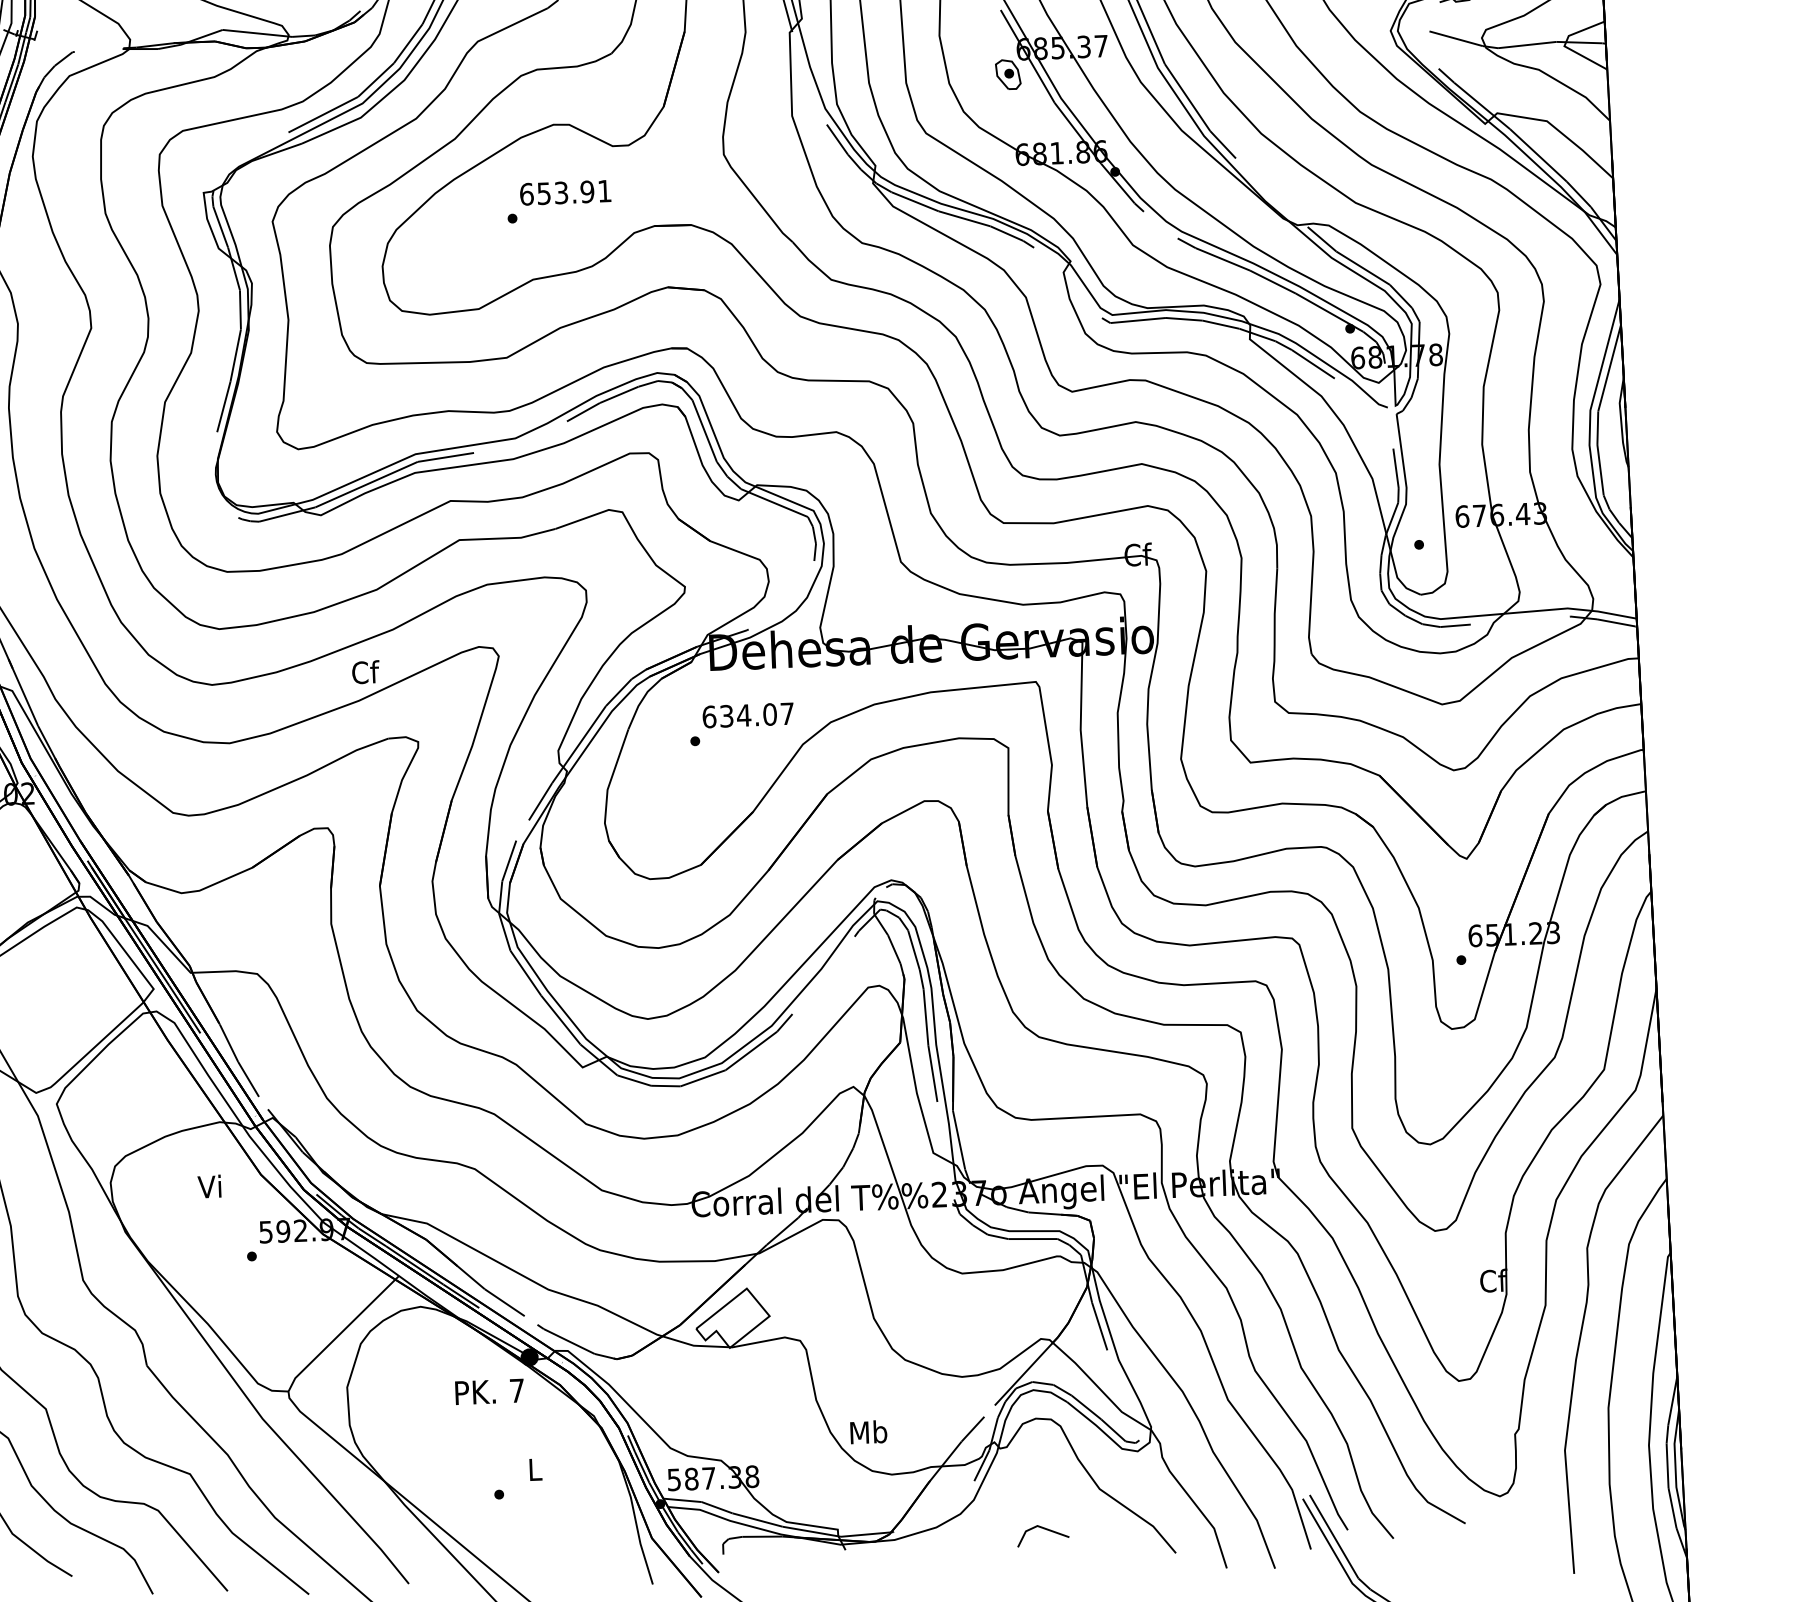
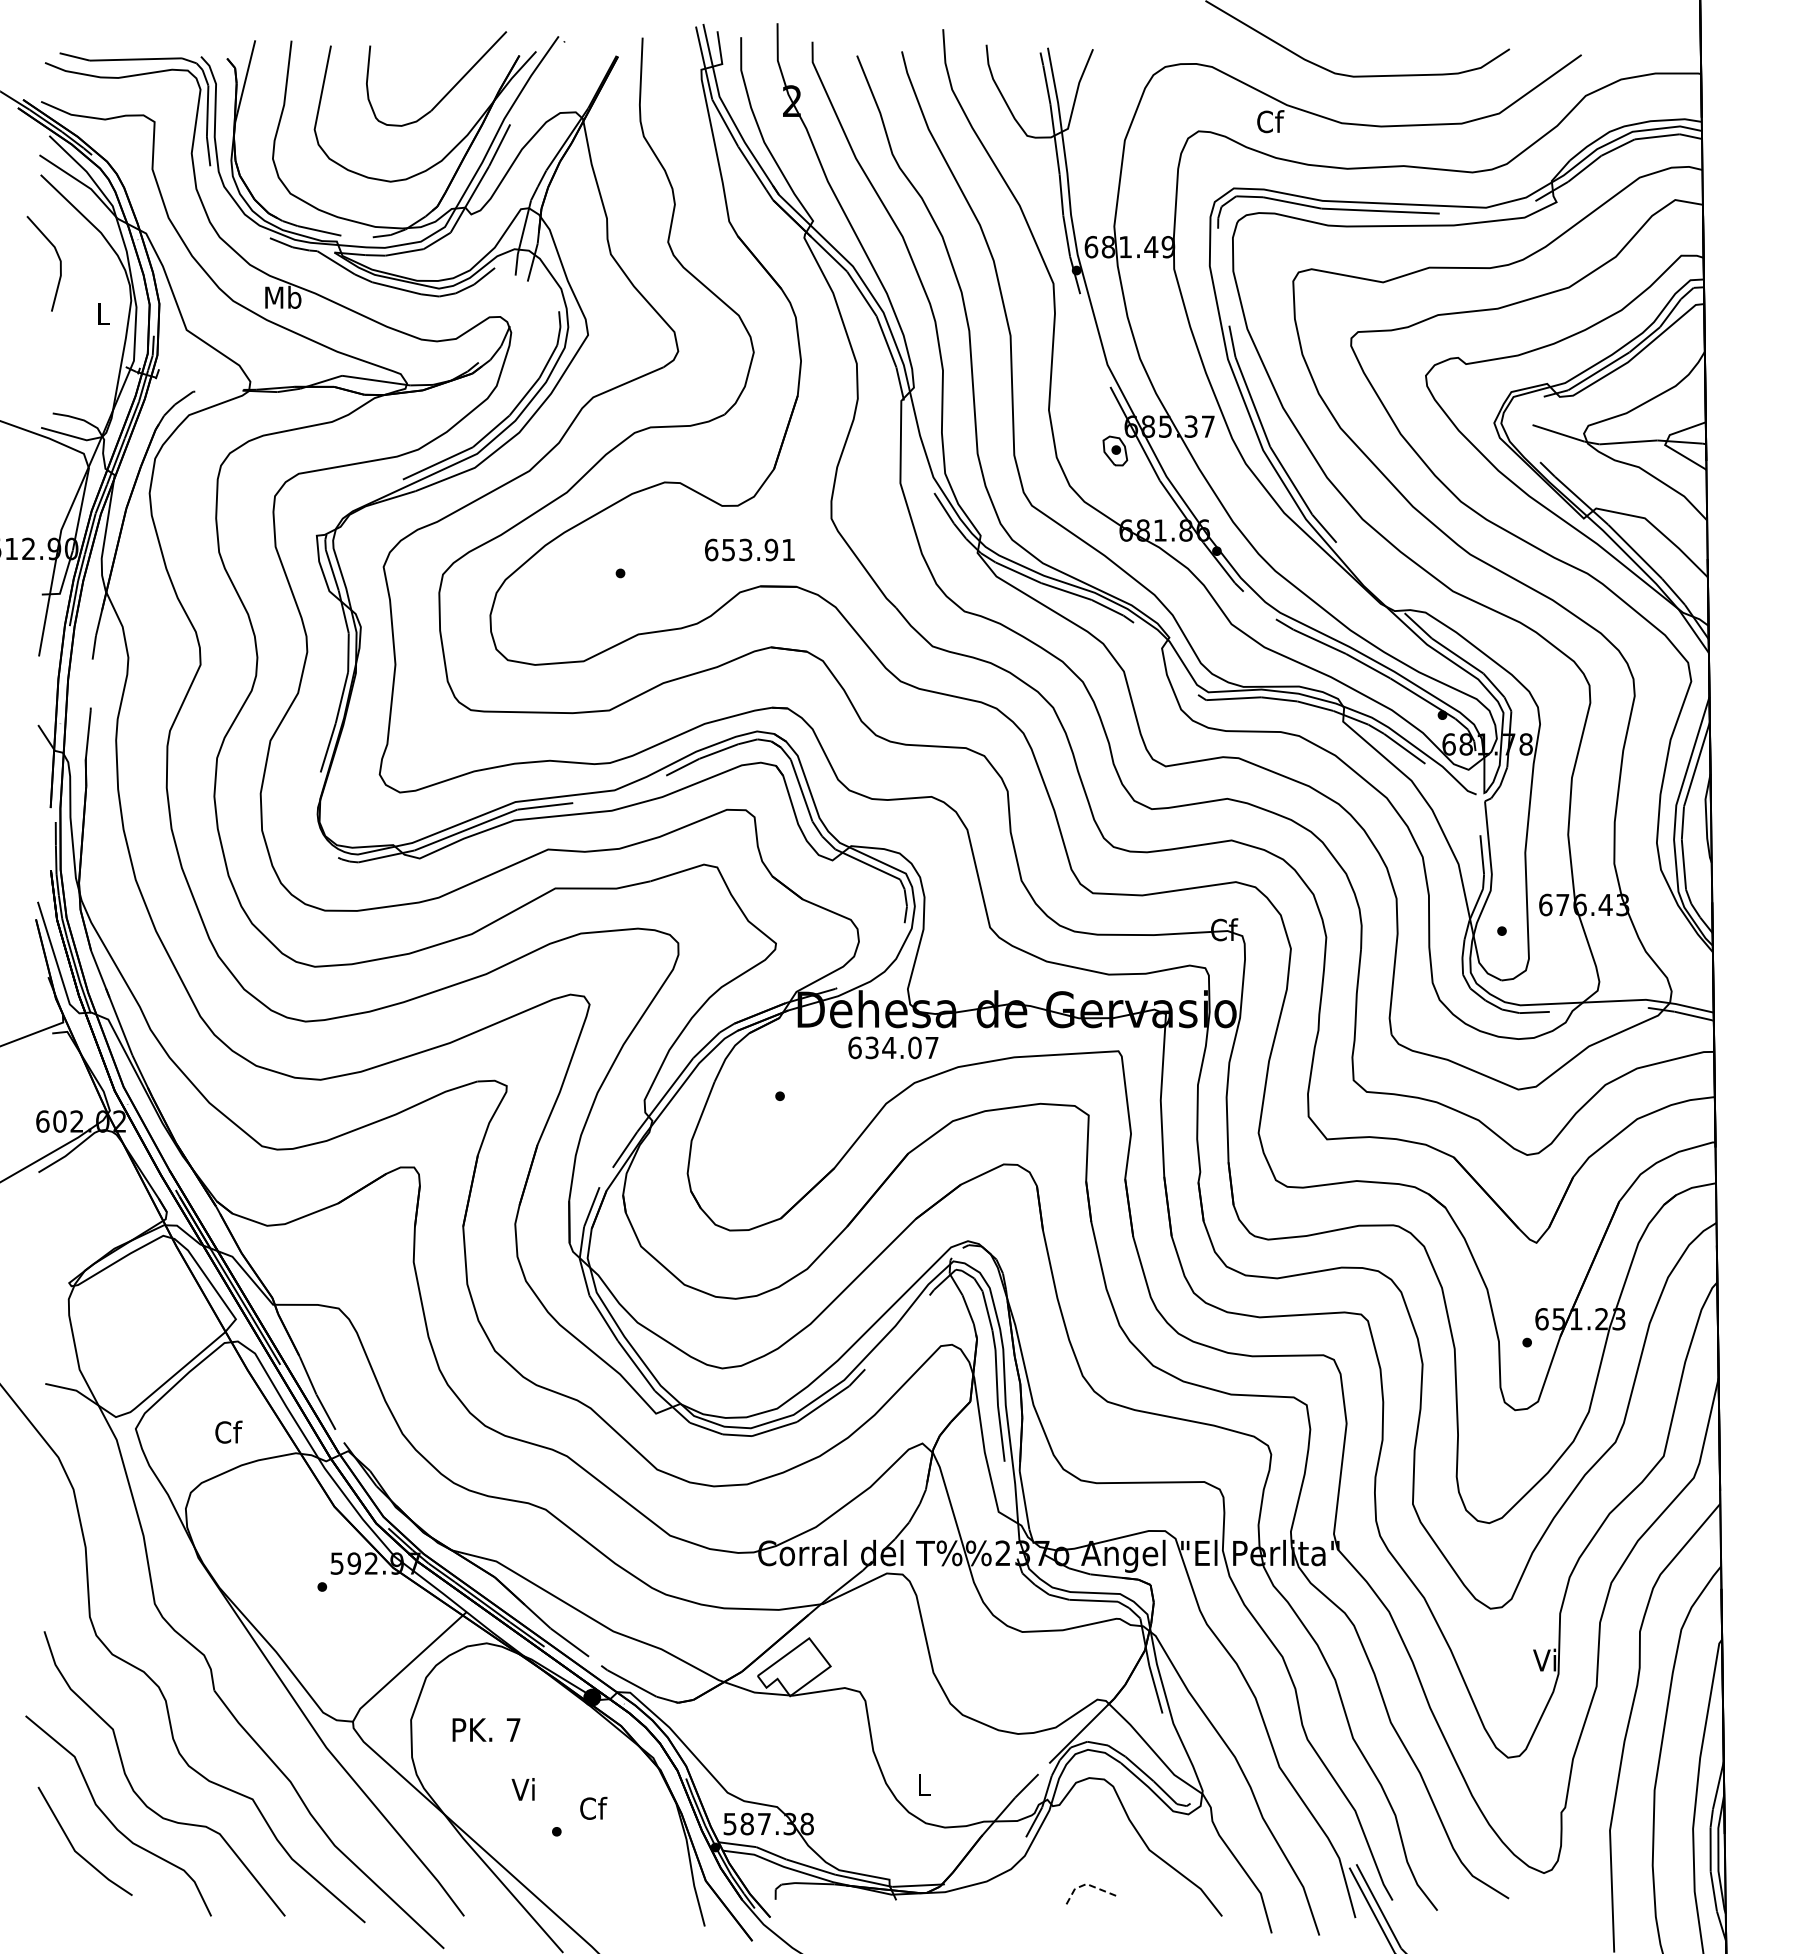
text: (565, 192) -> (749, 549), moved
text: (365, 671) -> (228, 1431), moved
text: (748, 715) -> (893, 1047), moved
text: (208, 1186) -> (522, 1789), moved
text: (1493, 1280) -> (1546, 1659), Cf -> Vi
text: (489, 1391) -> (486, 1729), moved
text: (868, 1431) -> (923, 1784), Mb -> L
text: (535, 1468) -> (593, 1807), L -> Cf
line: (1038, 1526) -> (1087, 1884), solid -> dashed

